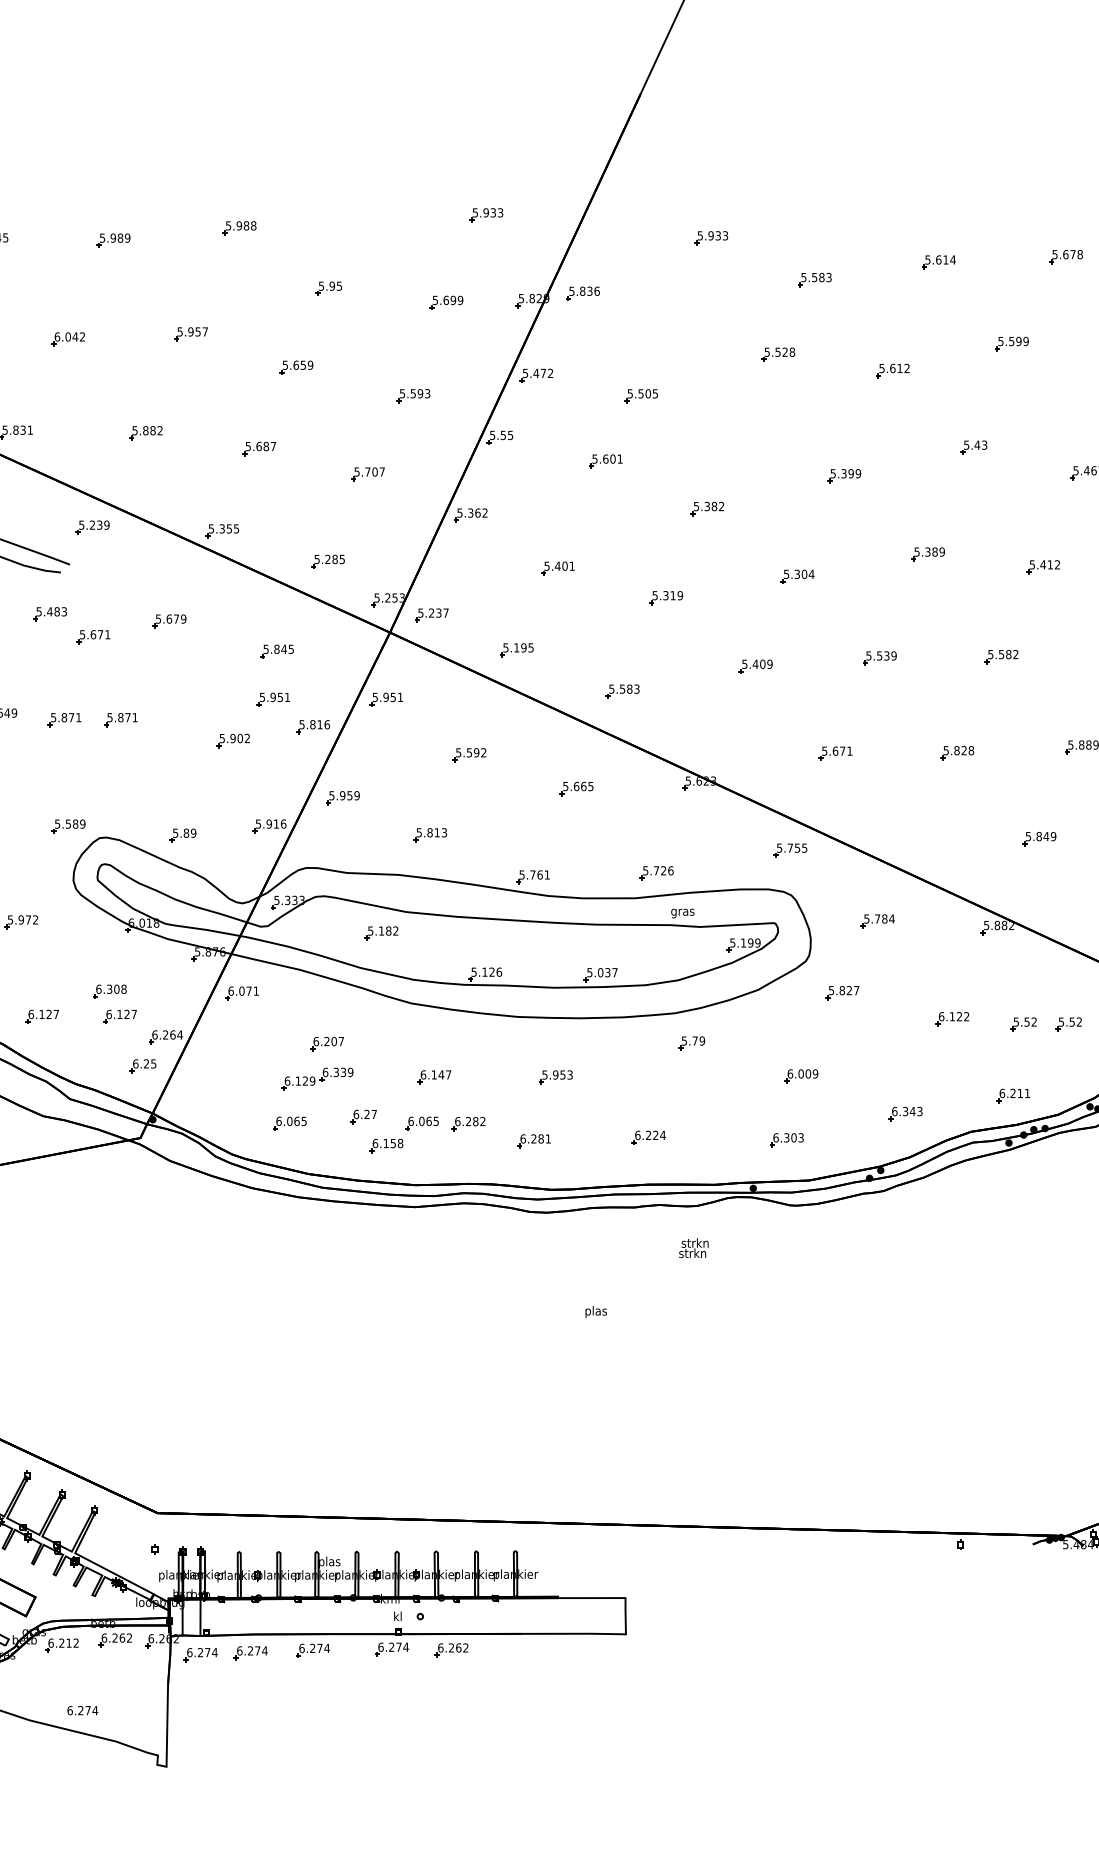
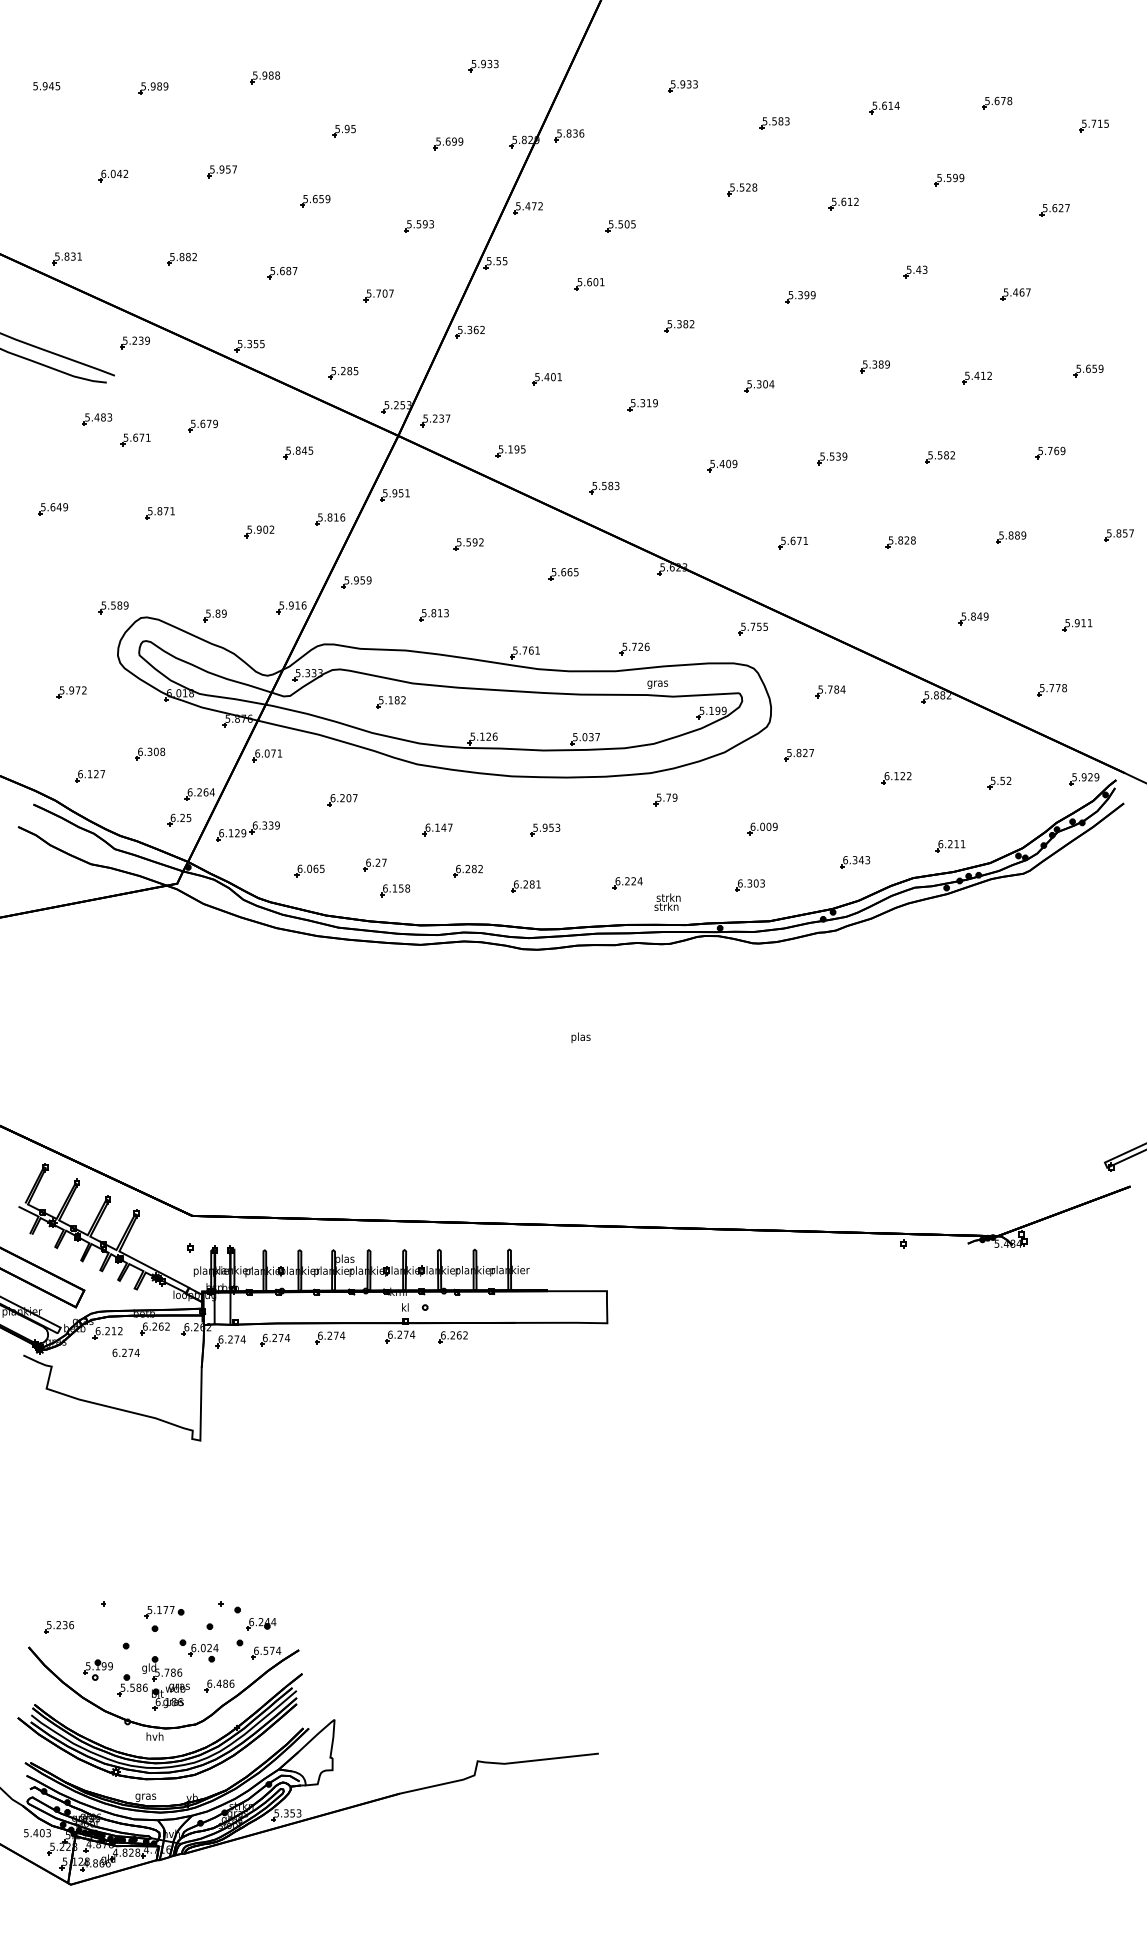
part: (272, 699) -> (294, 495), removed
part: (63, 720) -> (109, 513), removed
part: (119, 1017) -> (158, 776), removed
part: (1023, 1023) -> (959, 782), removed
part: (316, 1079) -> (247, 831), moved
part: (421, 1123) -> (426, 870), removed
text: (693, 1247) -> (667, 901), moved
text: (82, 1710) -> (125, 1352), moved

